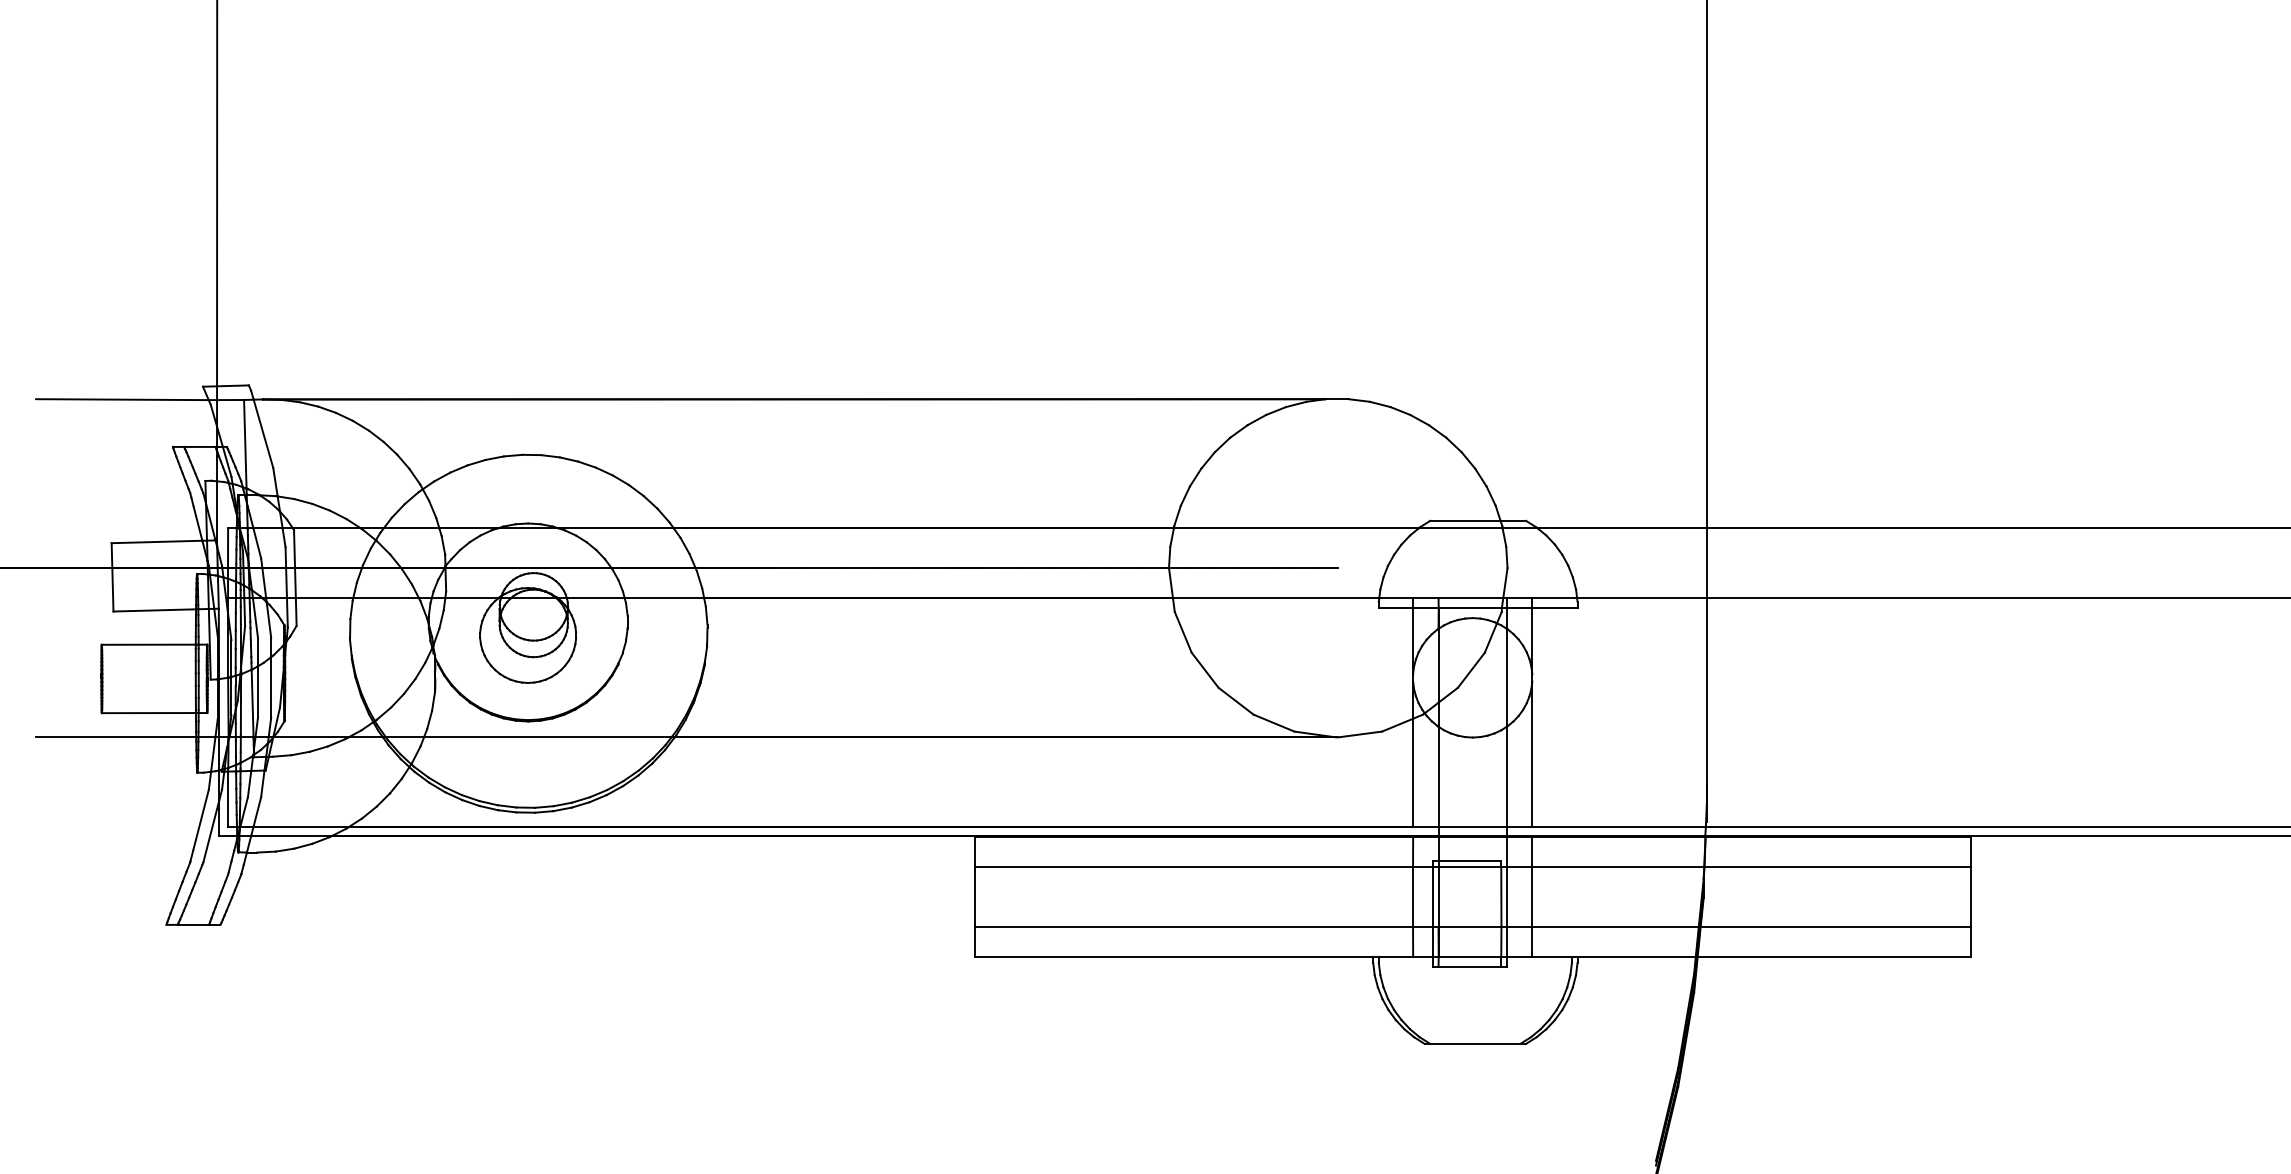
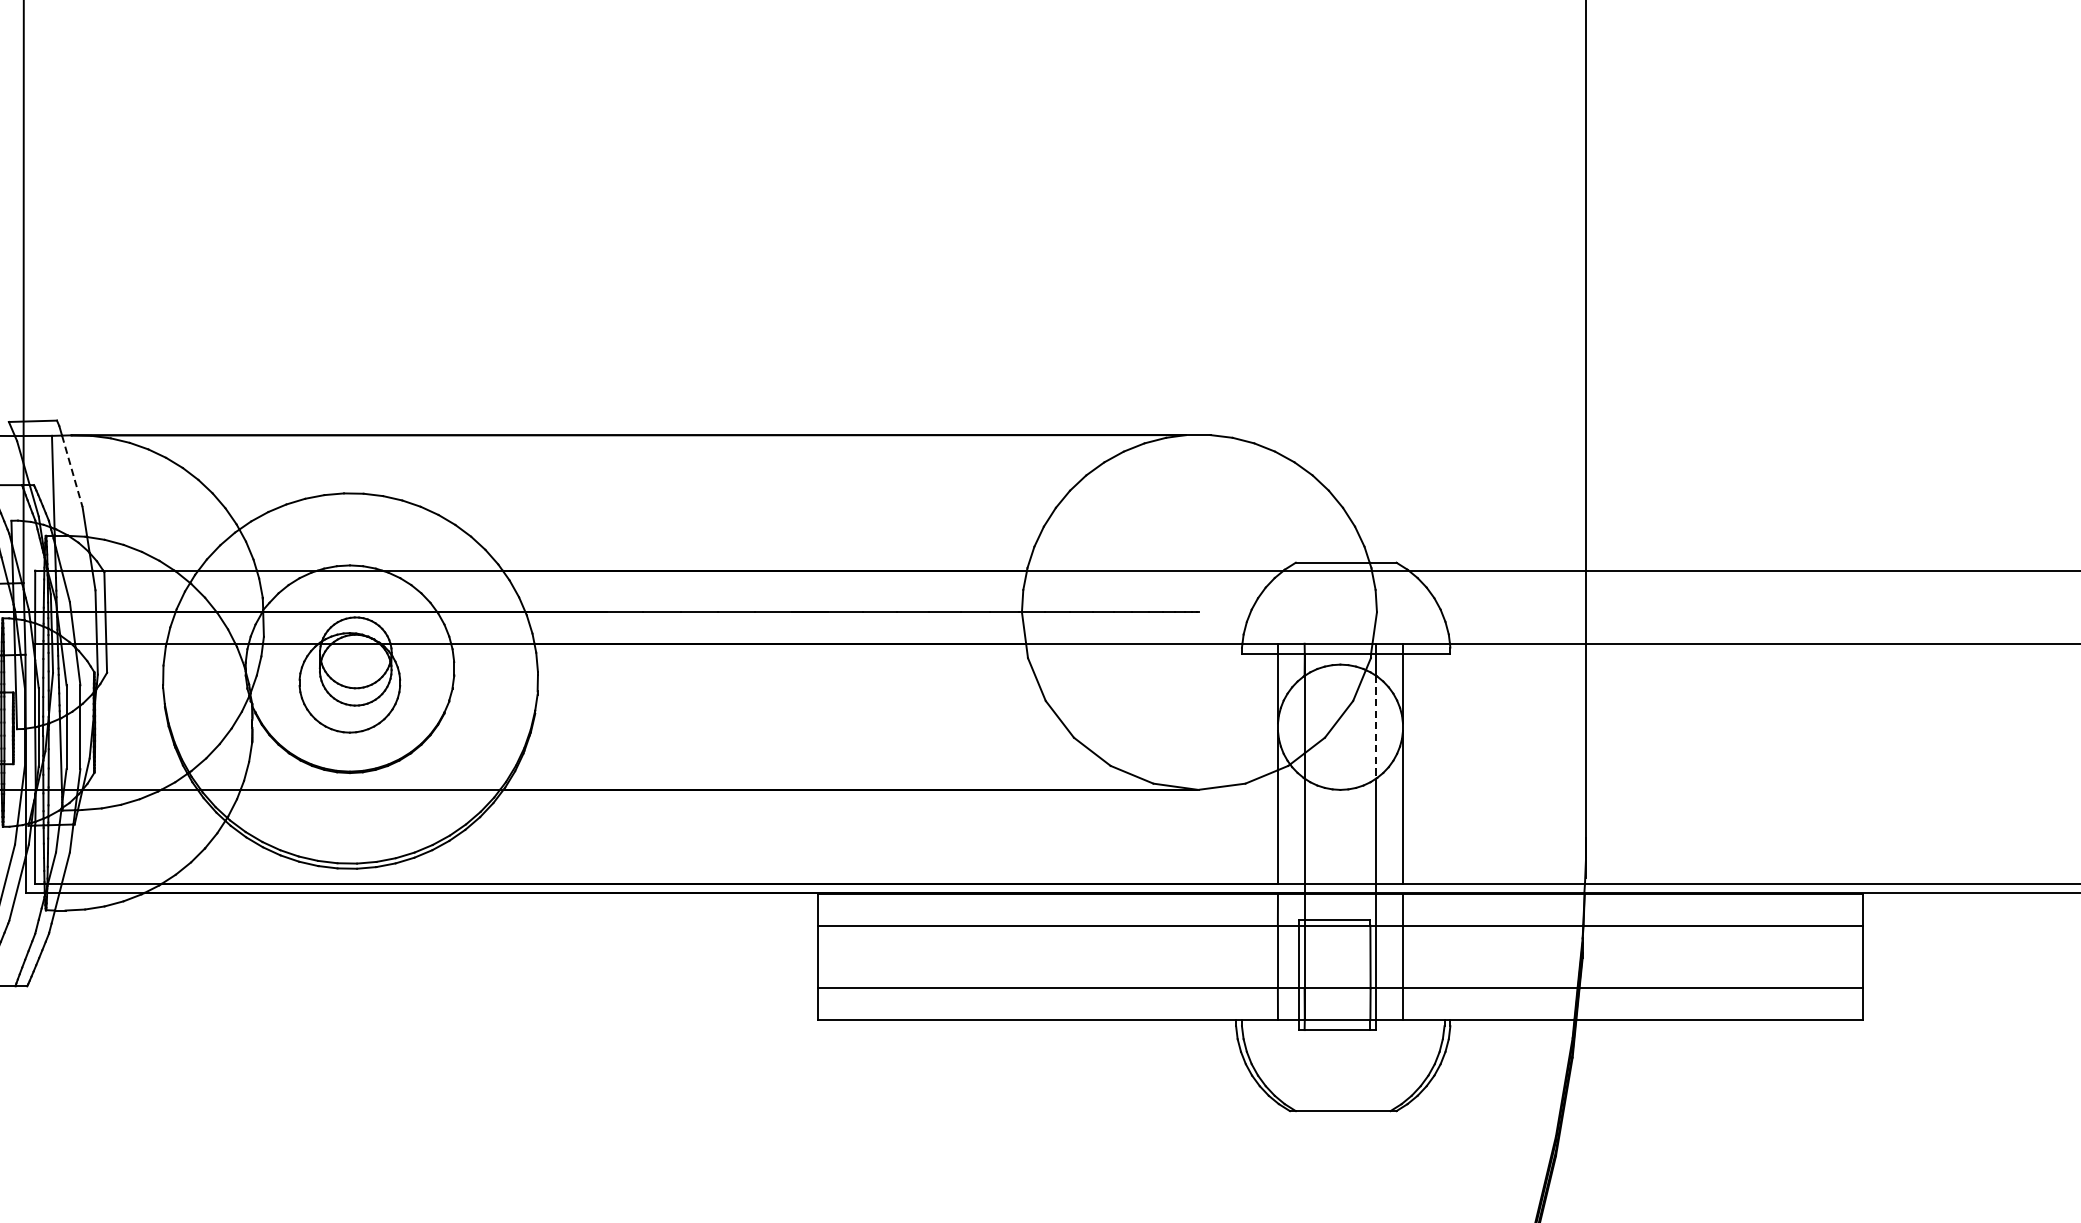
line: (263, 434) -> (72, 472), solid -> dashed
line: (1506, 677) -> (1375, 726), solid -> dashed

